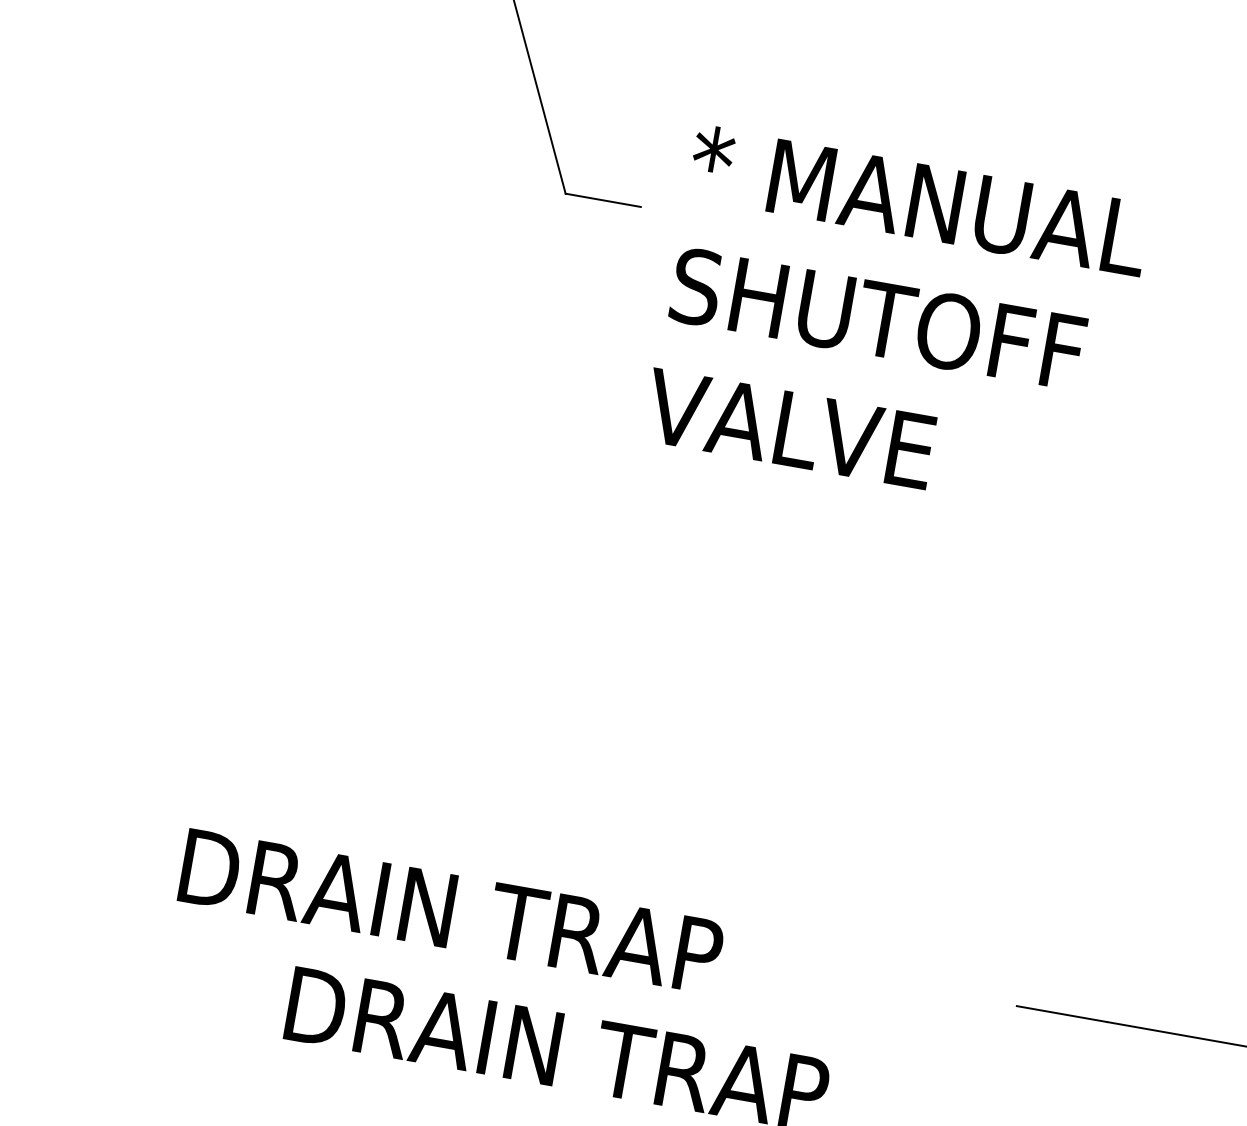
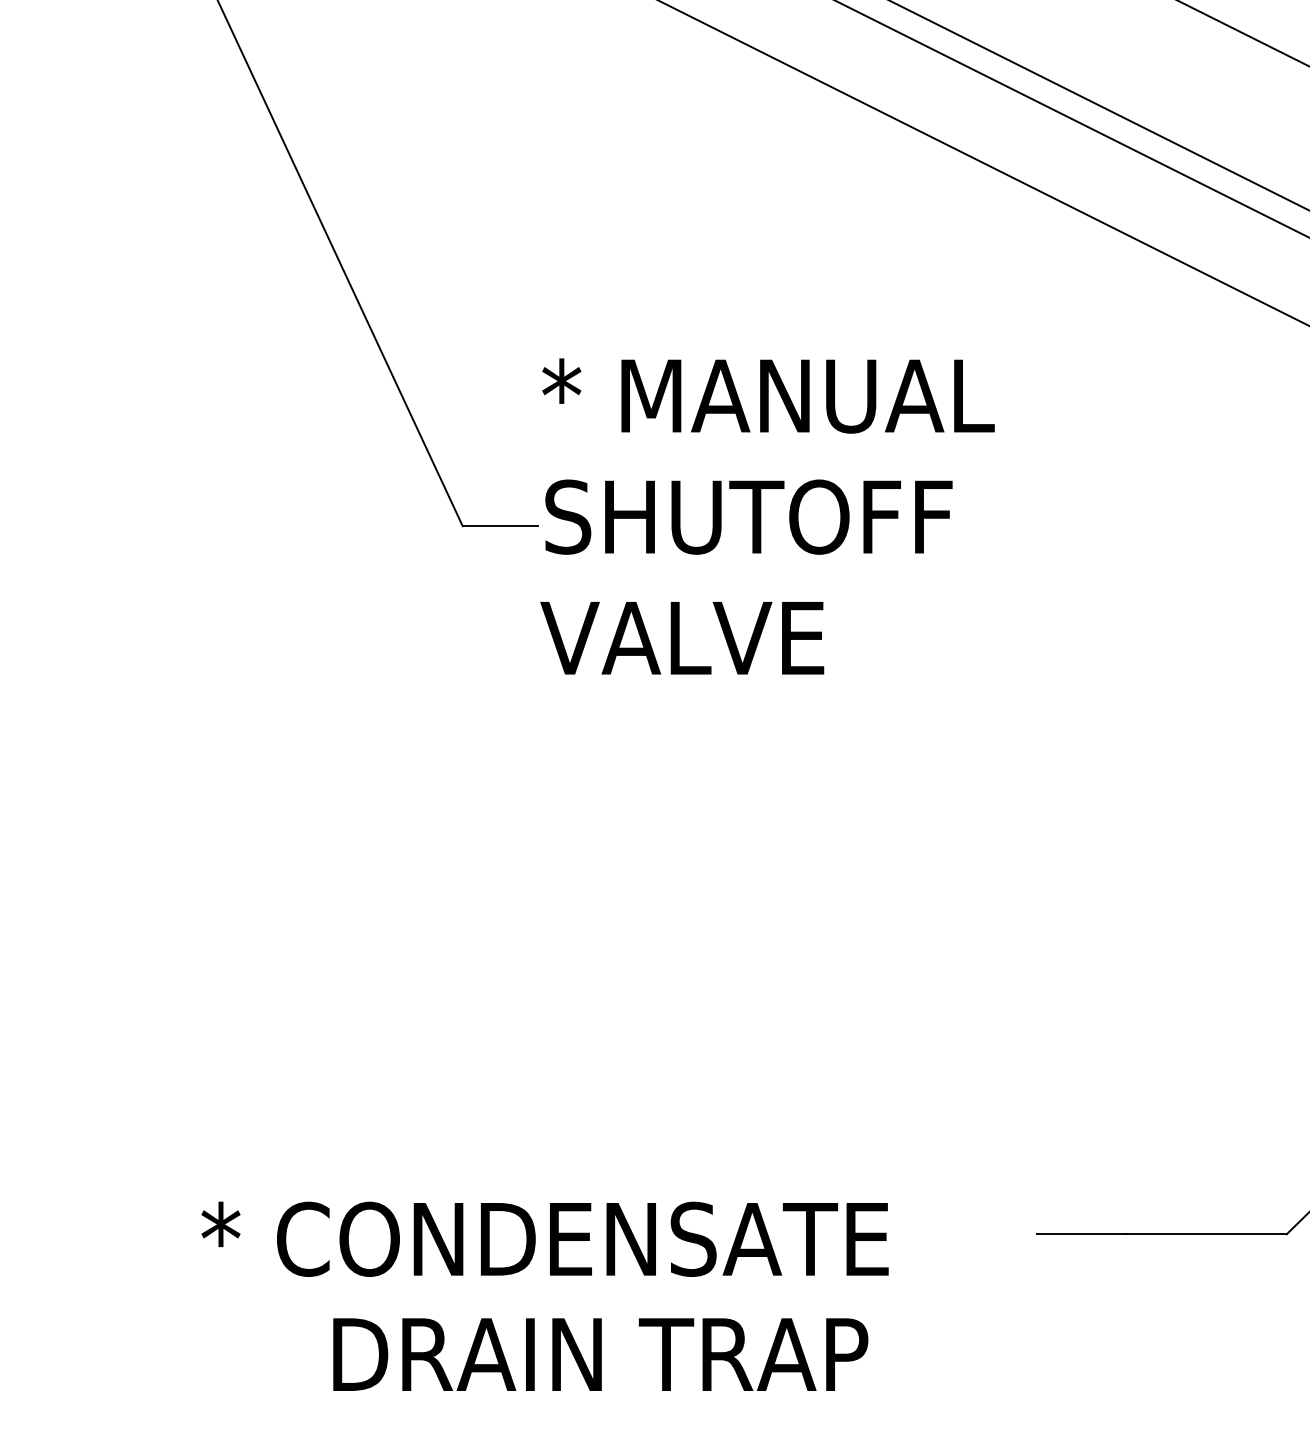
text: (896, 321) -> (767, 516), moved
text: (521, 923) -> (544, 1238), DRAIN TRAP -> * CONDENSATE

